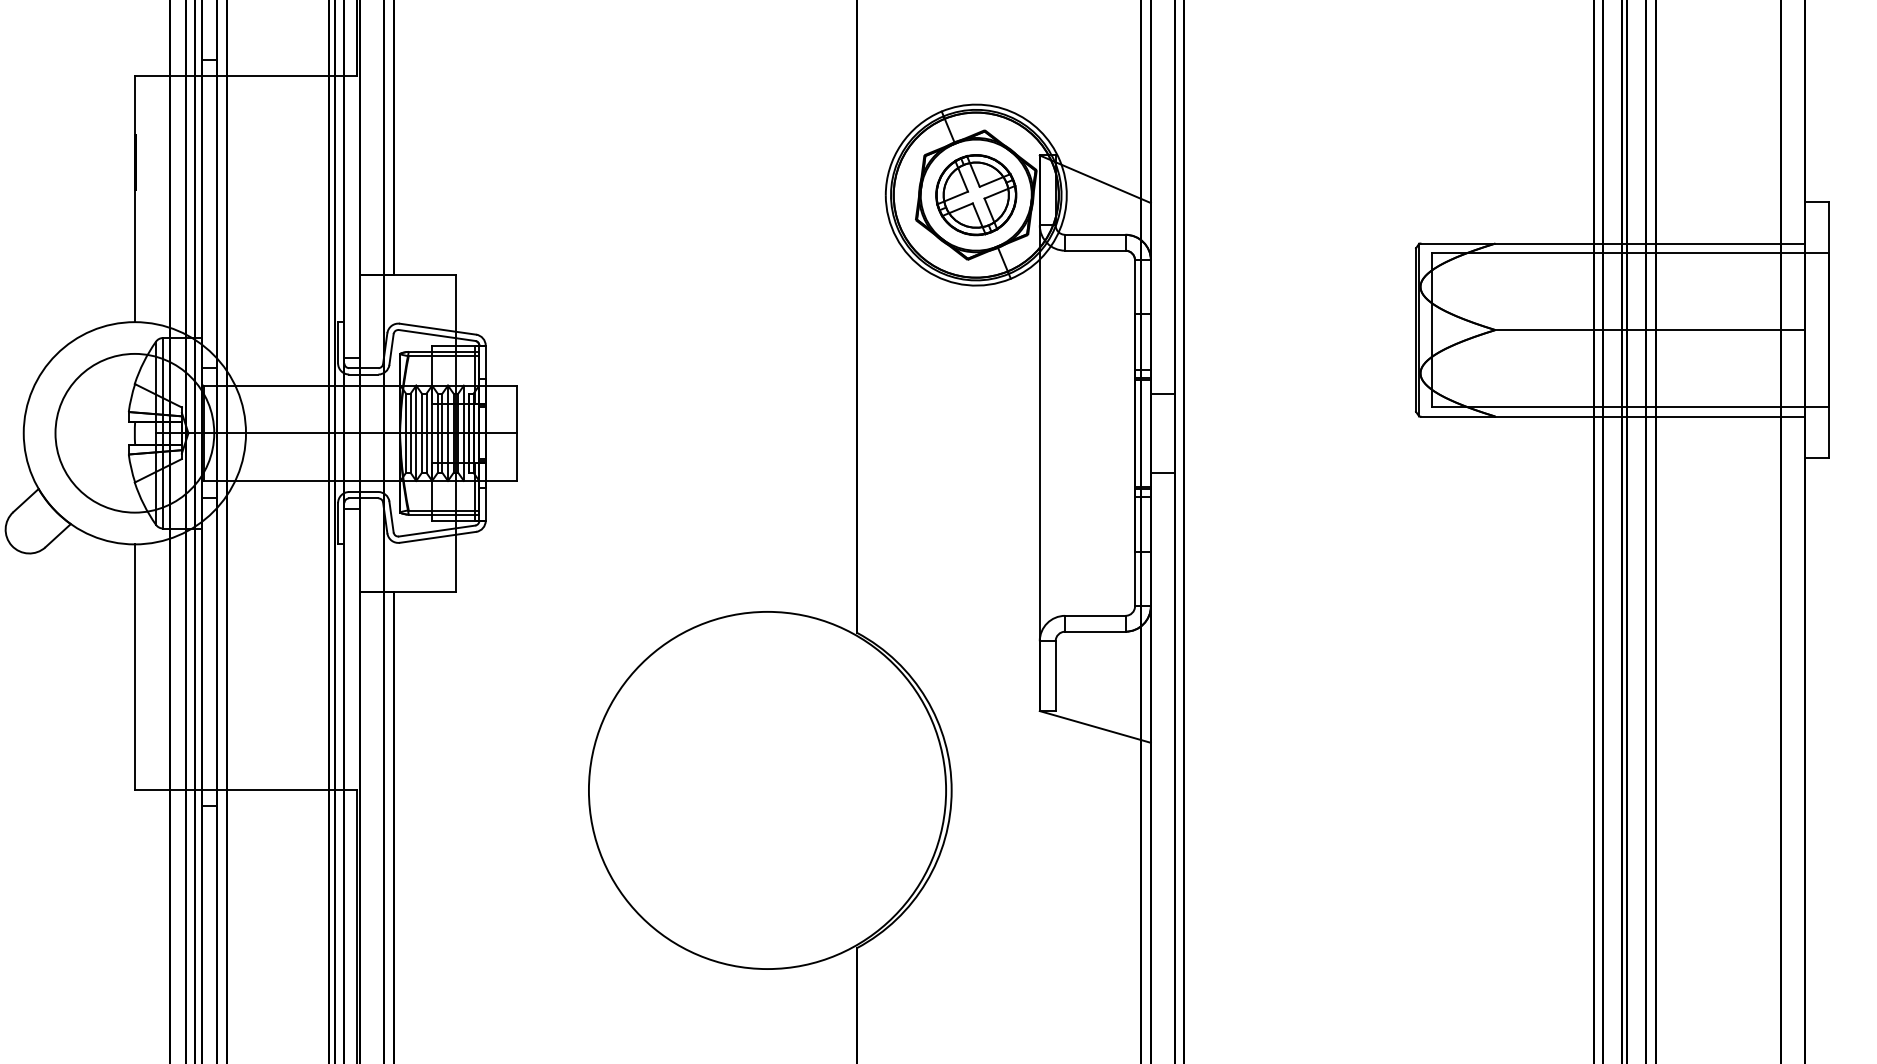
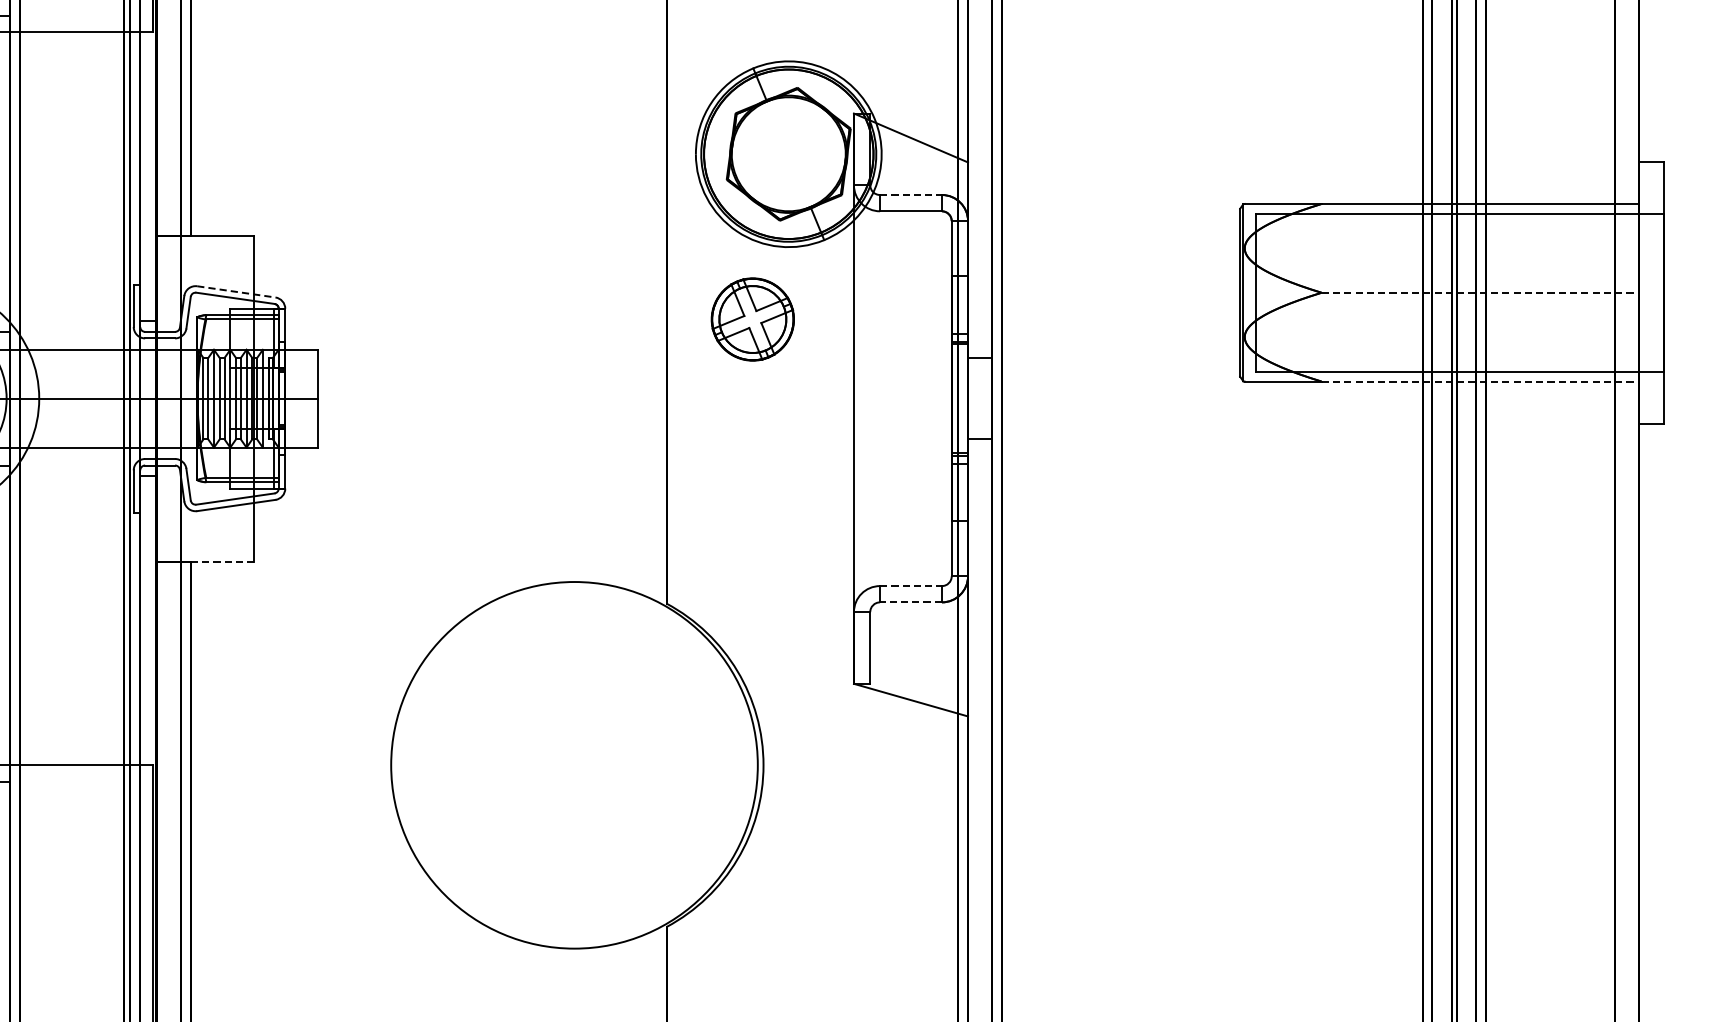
part: (976, 195) -> (753, 319), moved
line: (1095, 234) -> (911, 194), solid -> dashed
line: (438, 329) -> (236, 292), solid -> dashed
line: (1650, 330) -> (1480, 293), solid -> dashed
line: (1650, 416) -> (1480, 381), solid -> dashed
line: (424, 592) -> (222, 562), solid -> dashed
line: (1095, 615) -> (911, 585), solid -> dashed
line: (1094, 631) -> (910, 602), solid -> dashed

